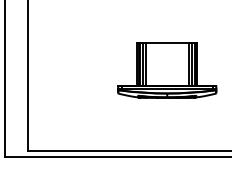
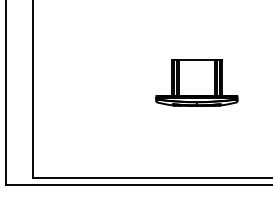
part: (166, 70) -> (196, 83), size x0.7

